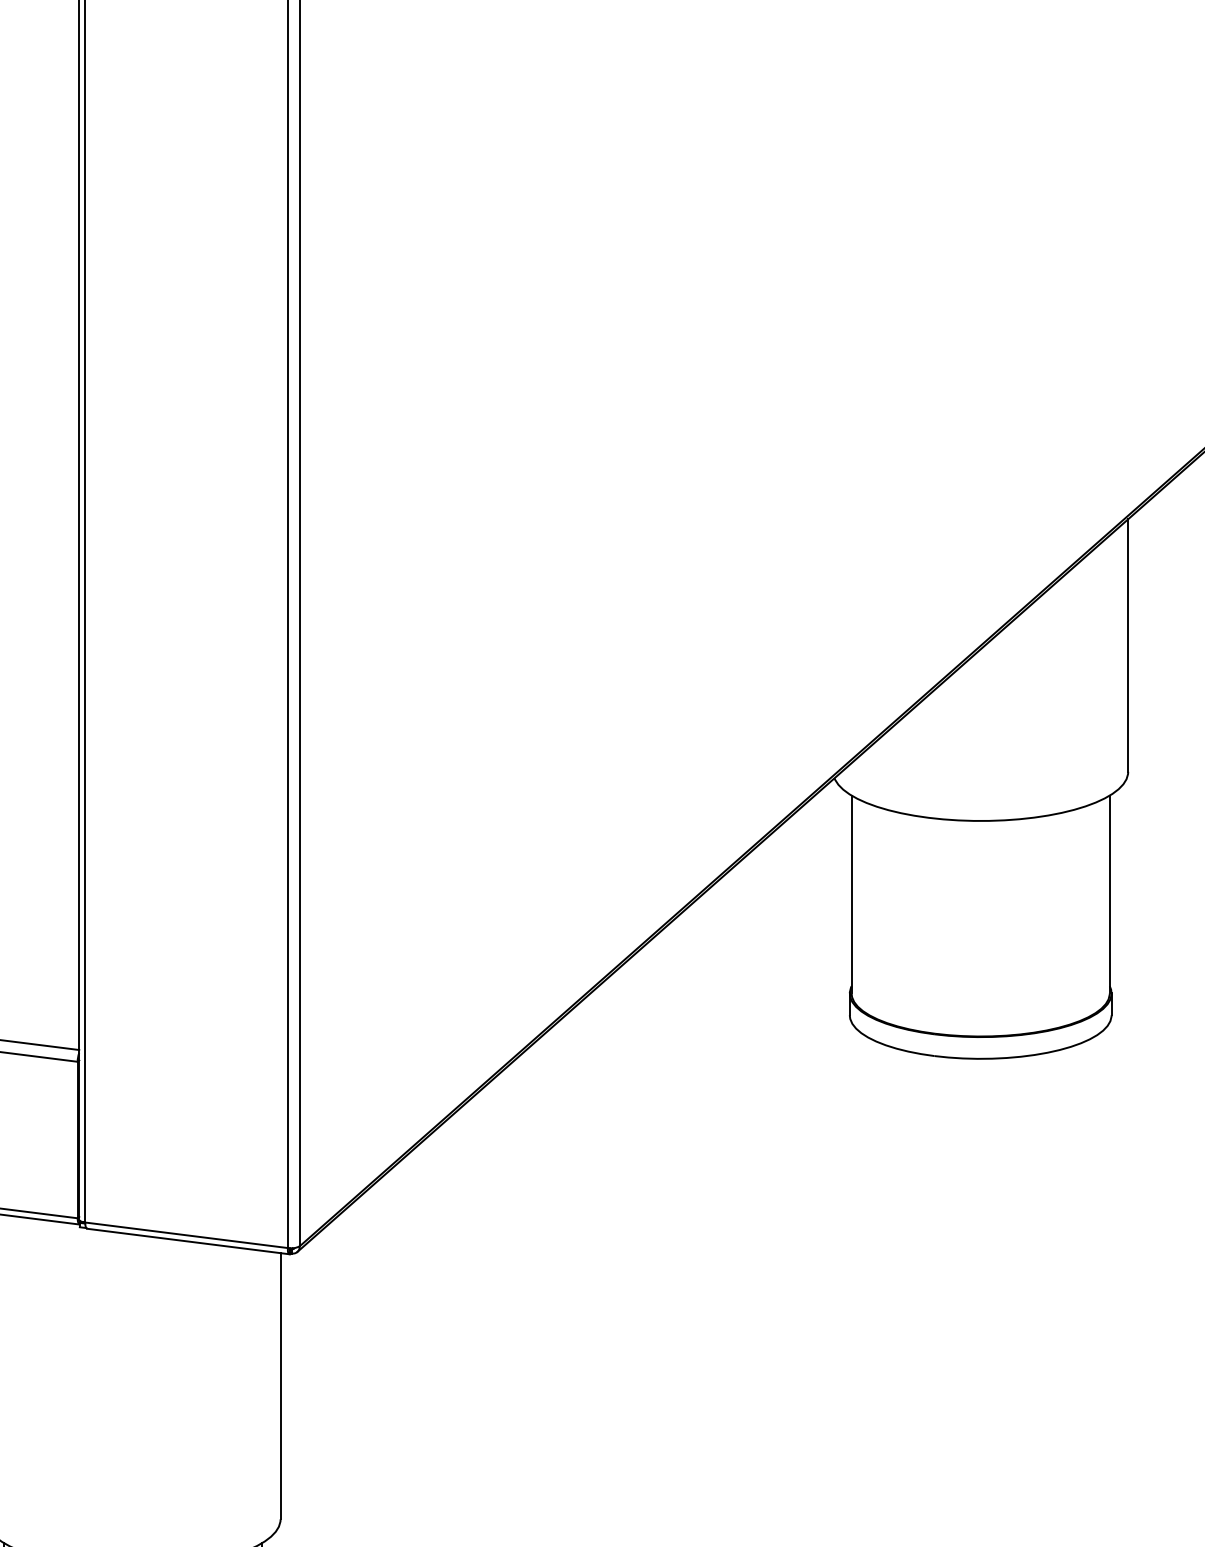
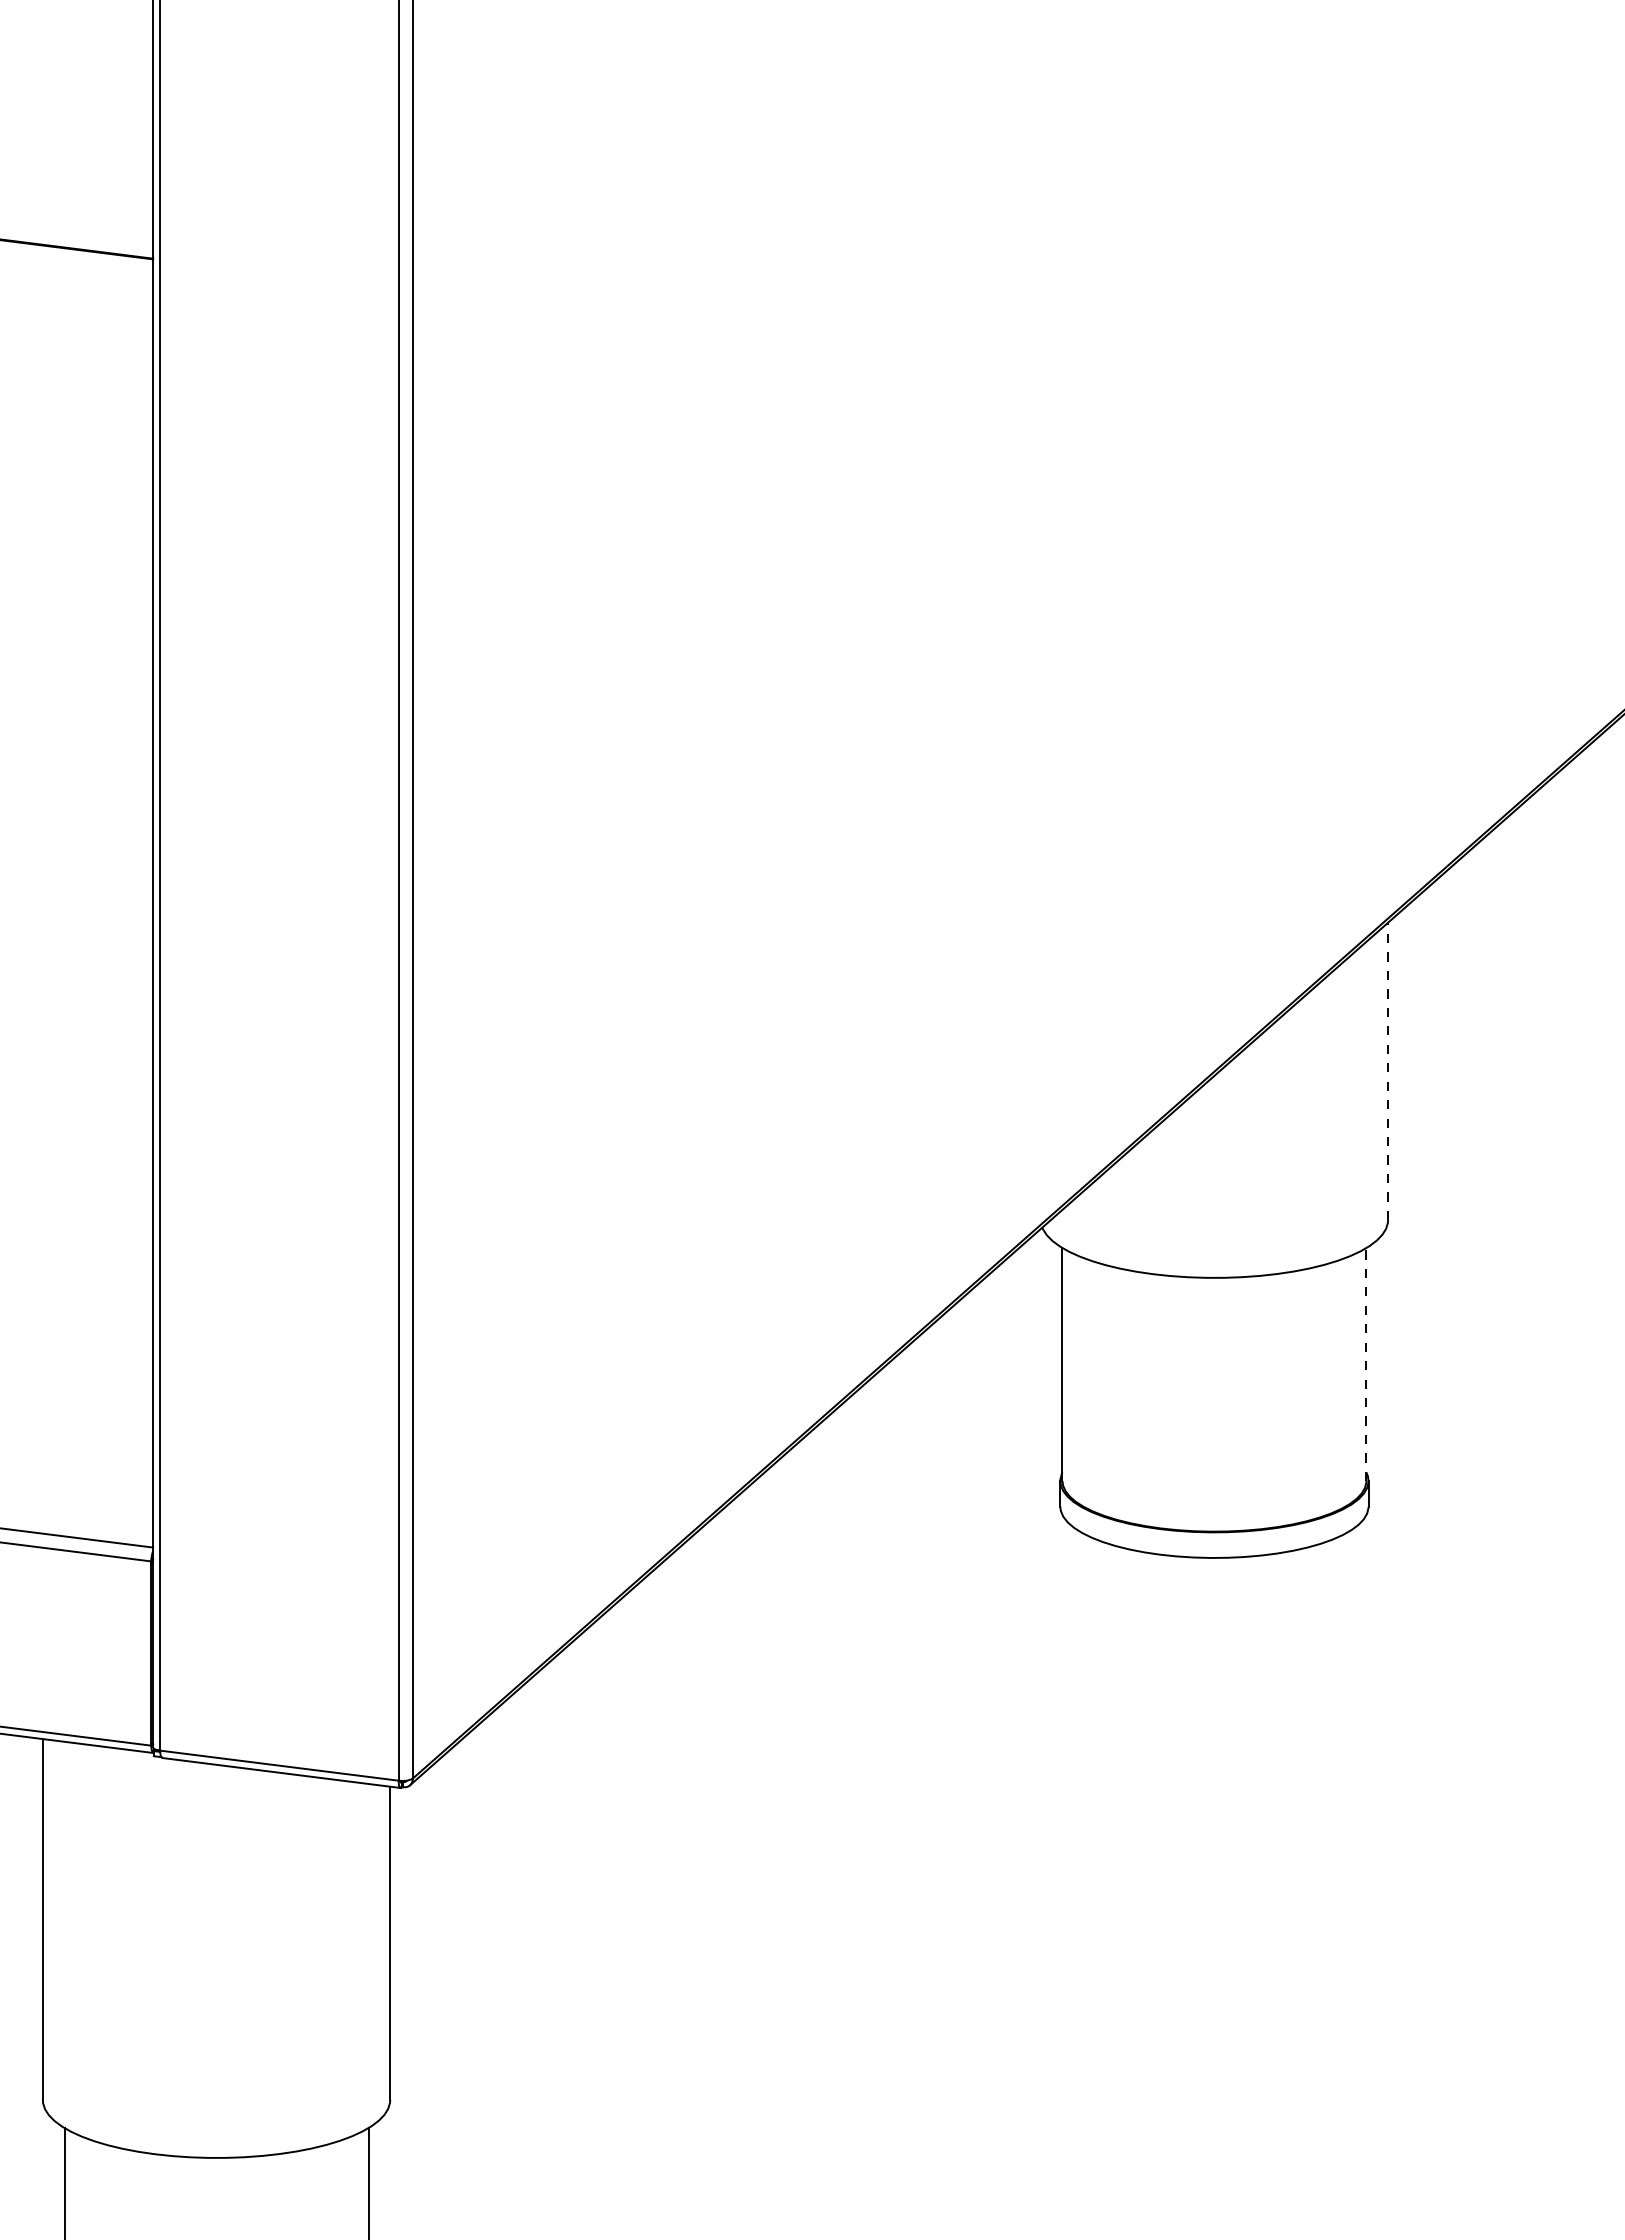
line: (1128, 645) -> (1388, 1071), solid -> dashed
line: (1109, 894) -> (1366, 1364), solid -> dashed

